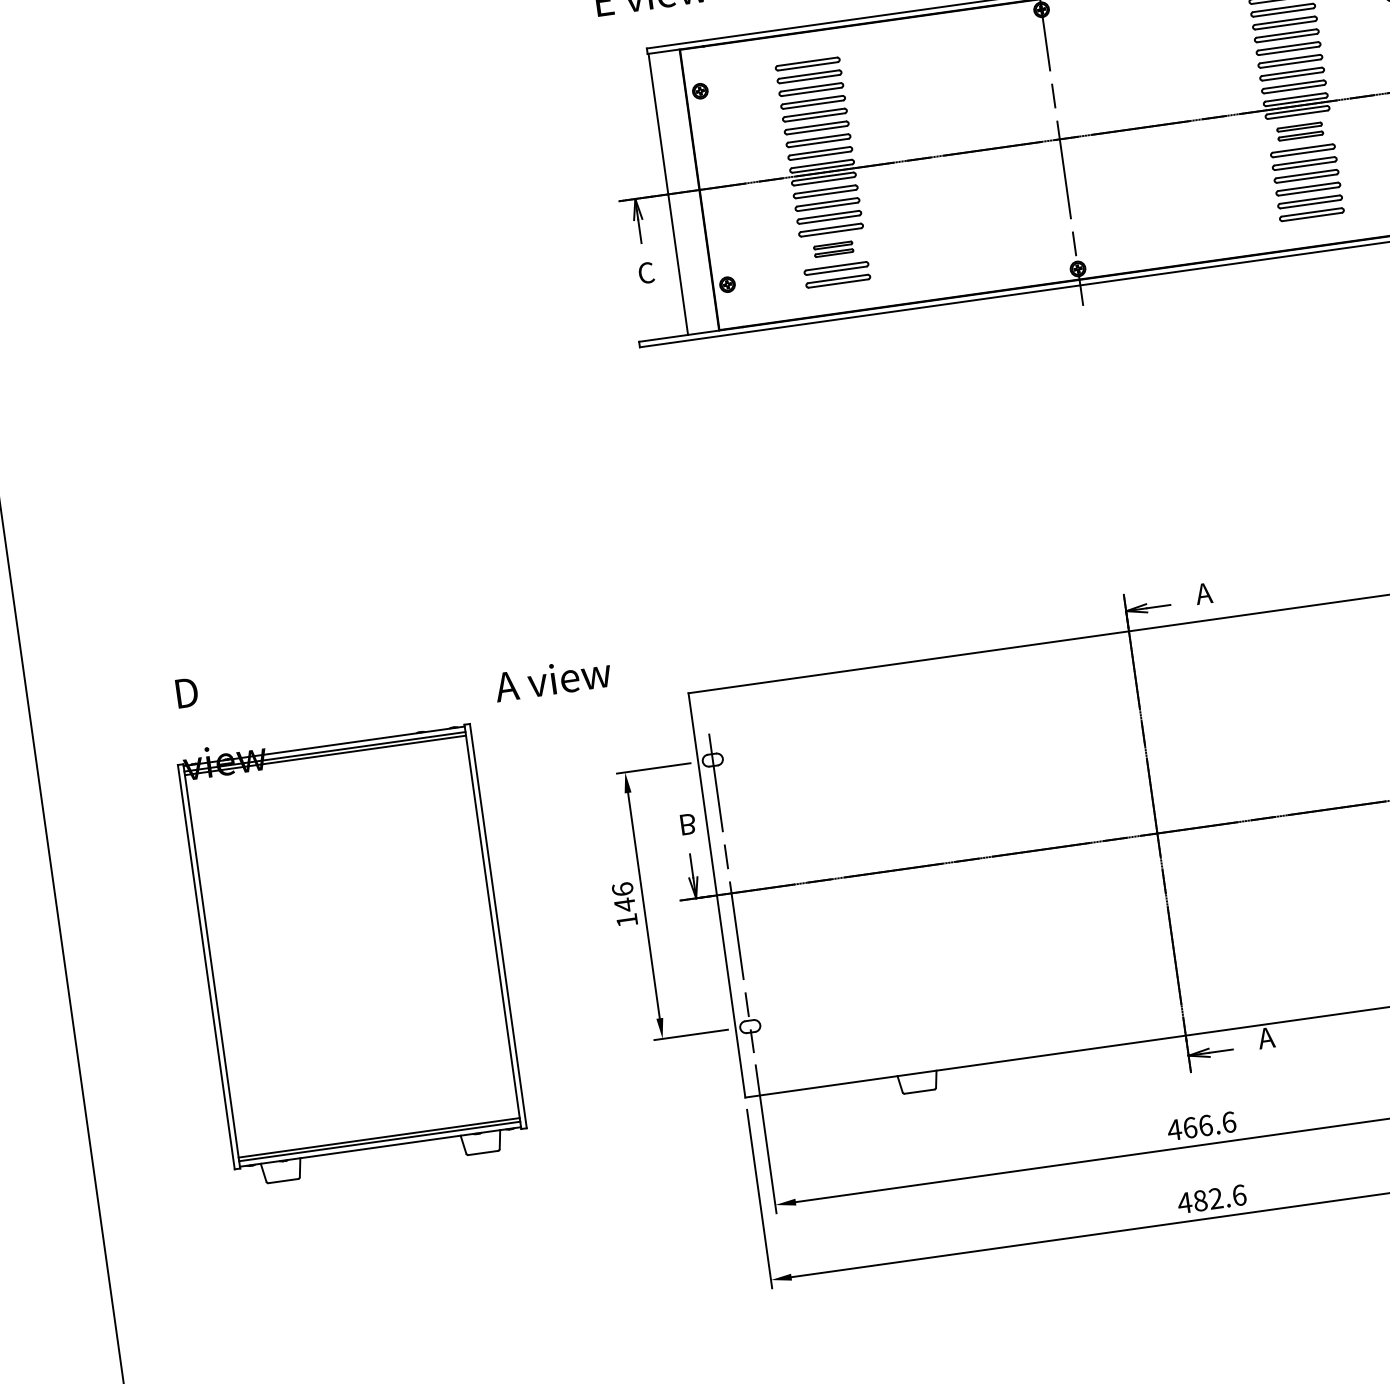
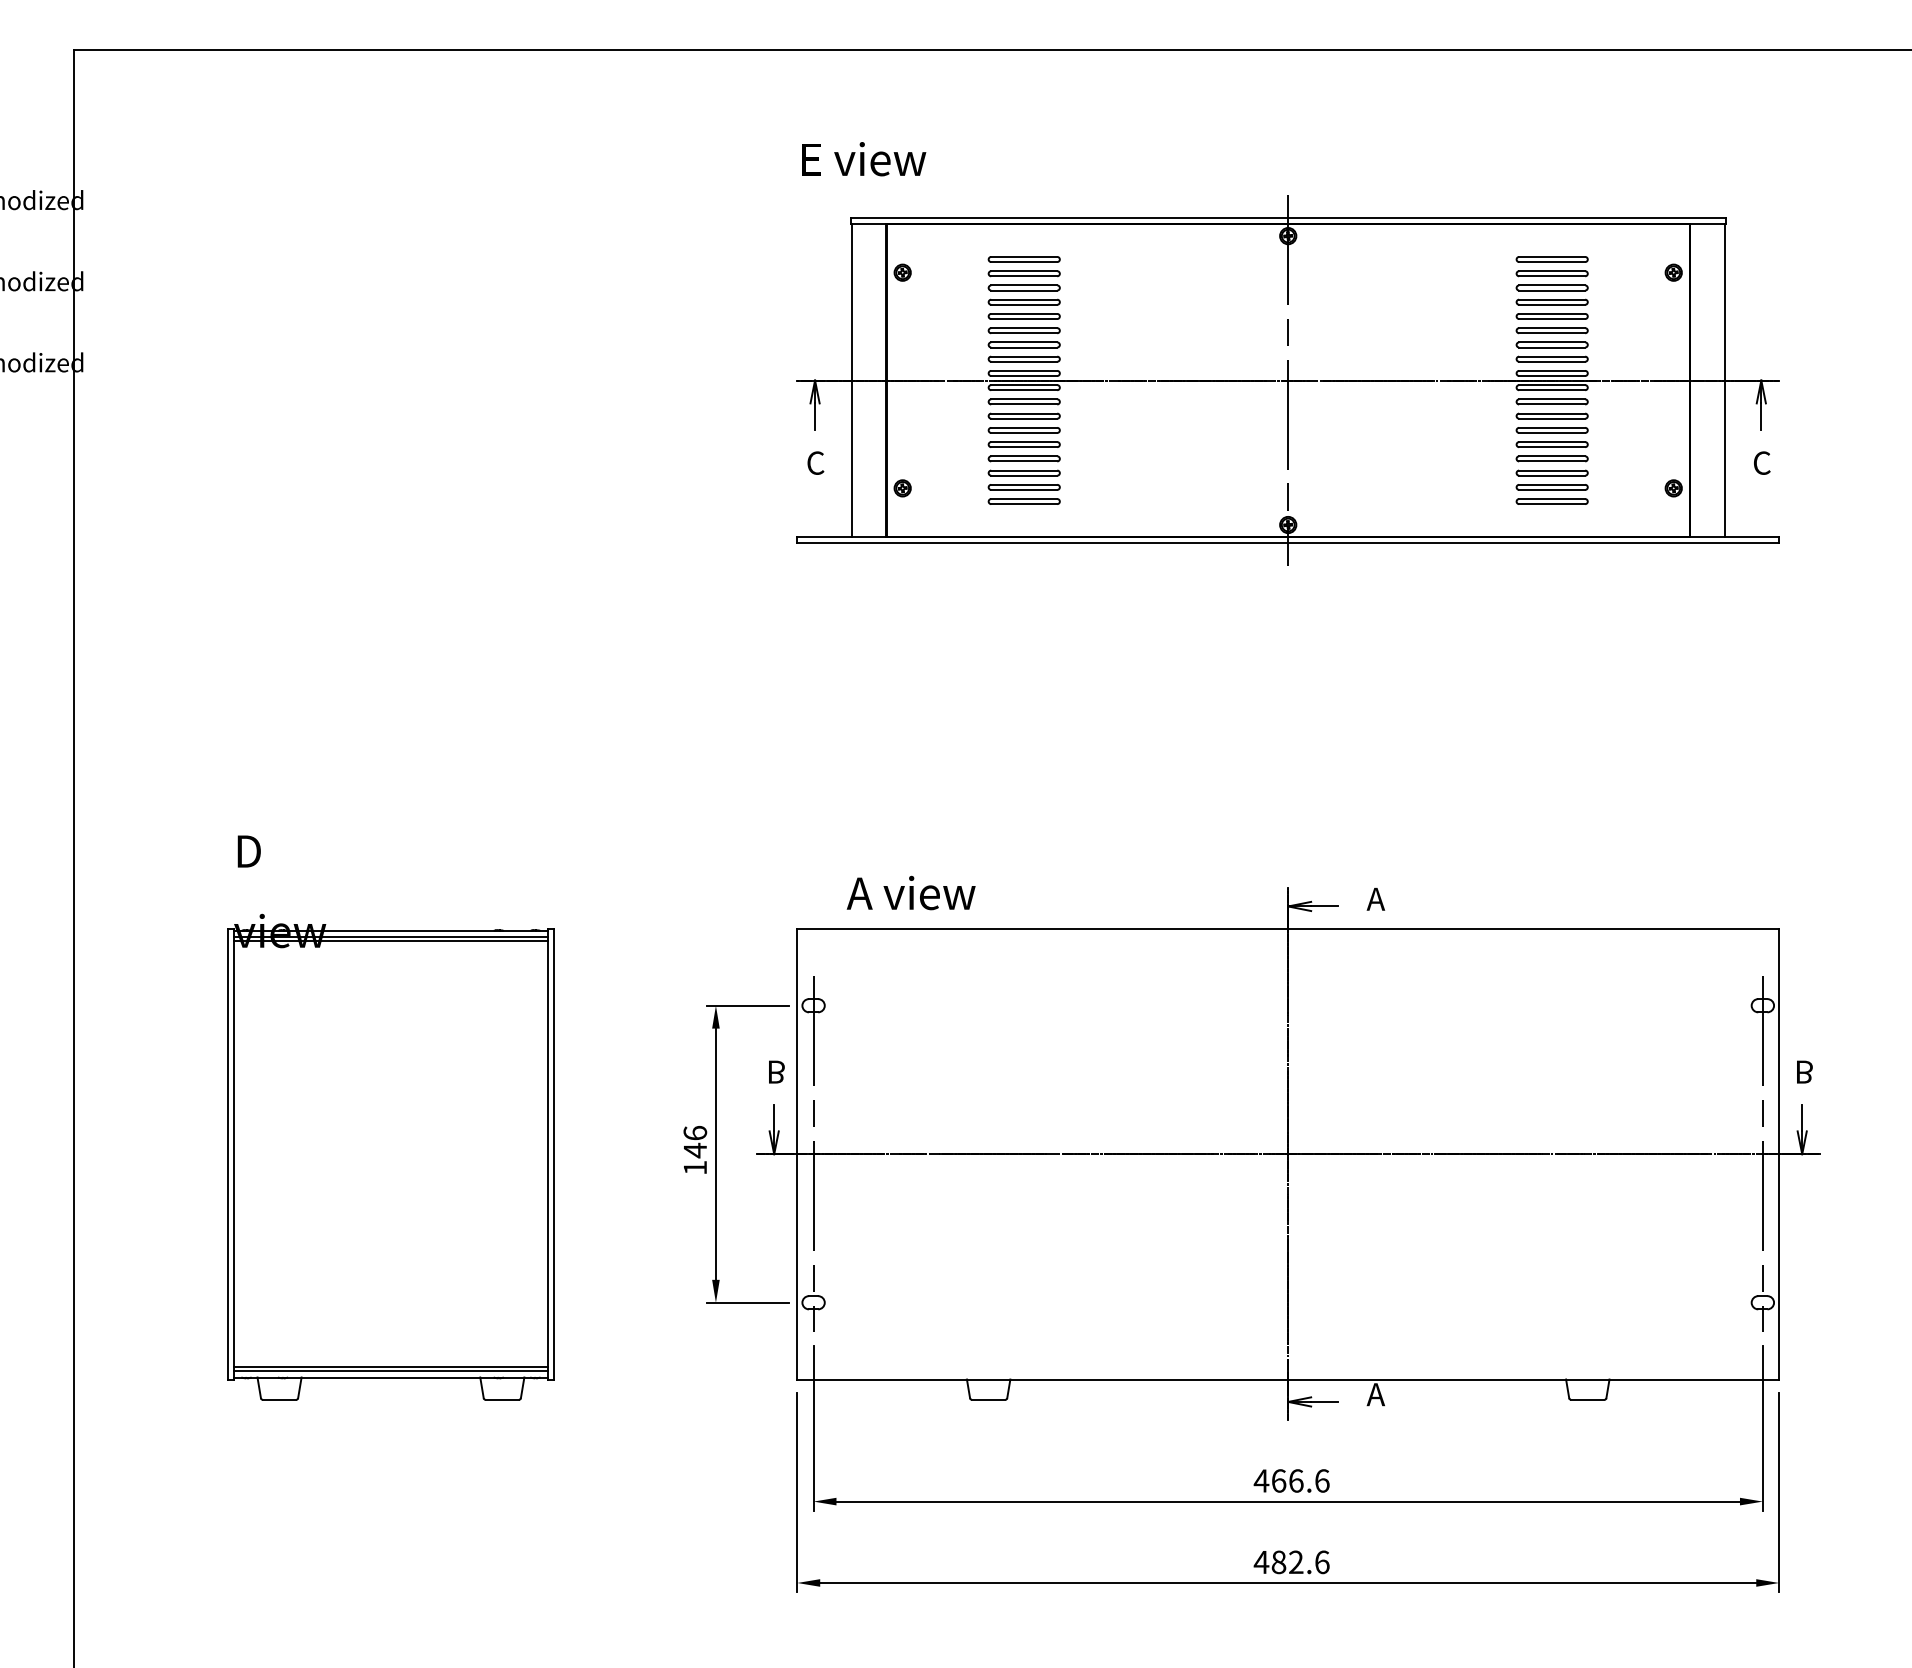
part: (1299, 131) -> (1551, 408), size x1.43
part: (833, 248) -> (1023, 465), size x1.67
text: (552, 679) -> (910, 892), moved

